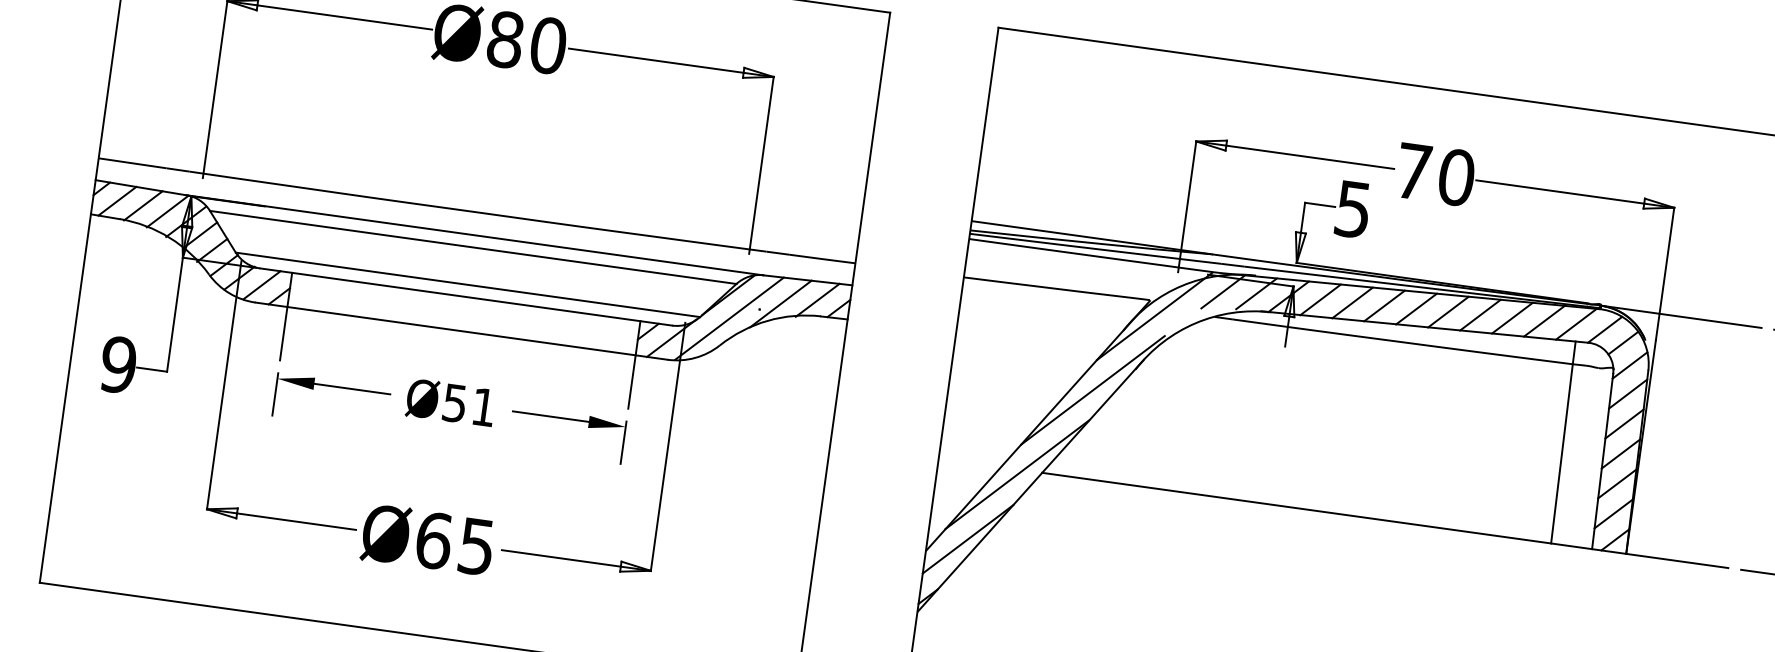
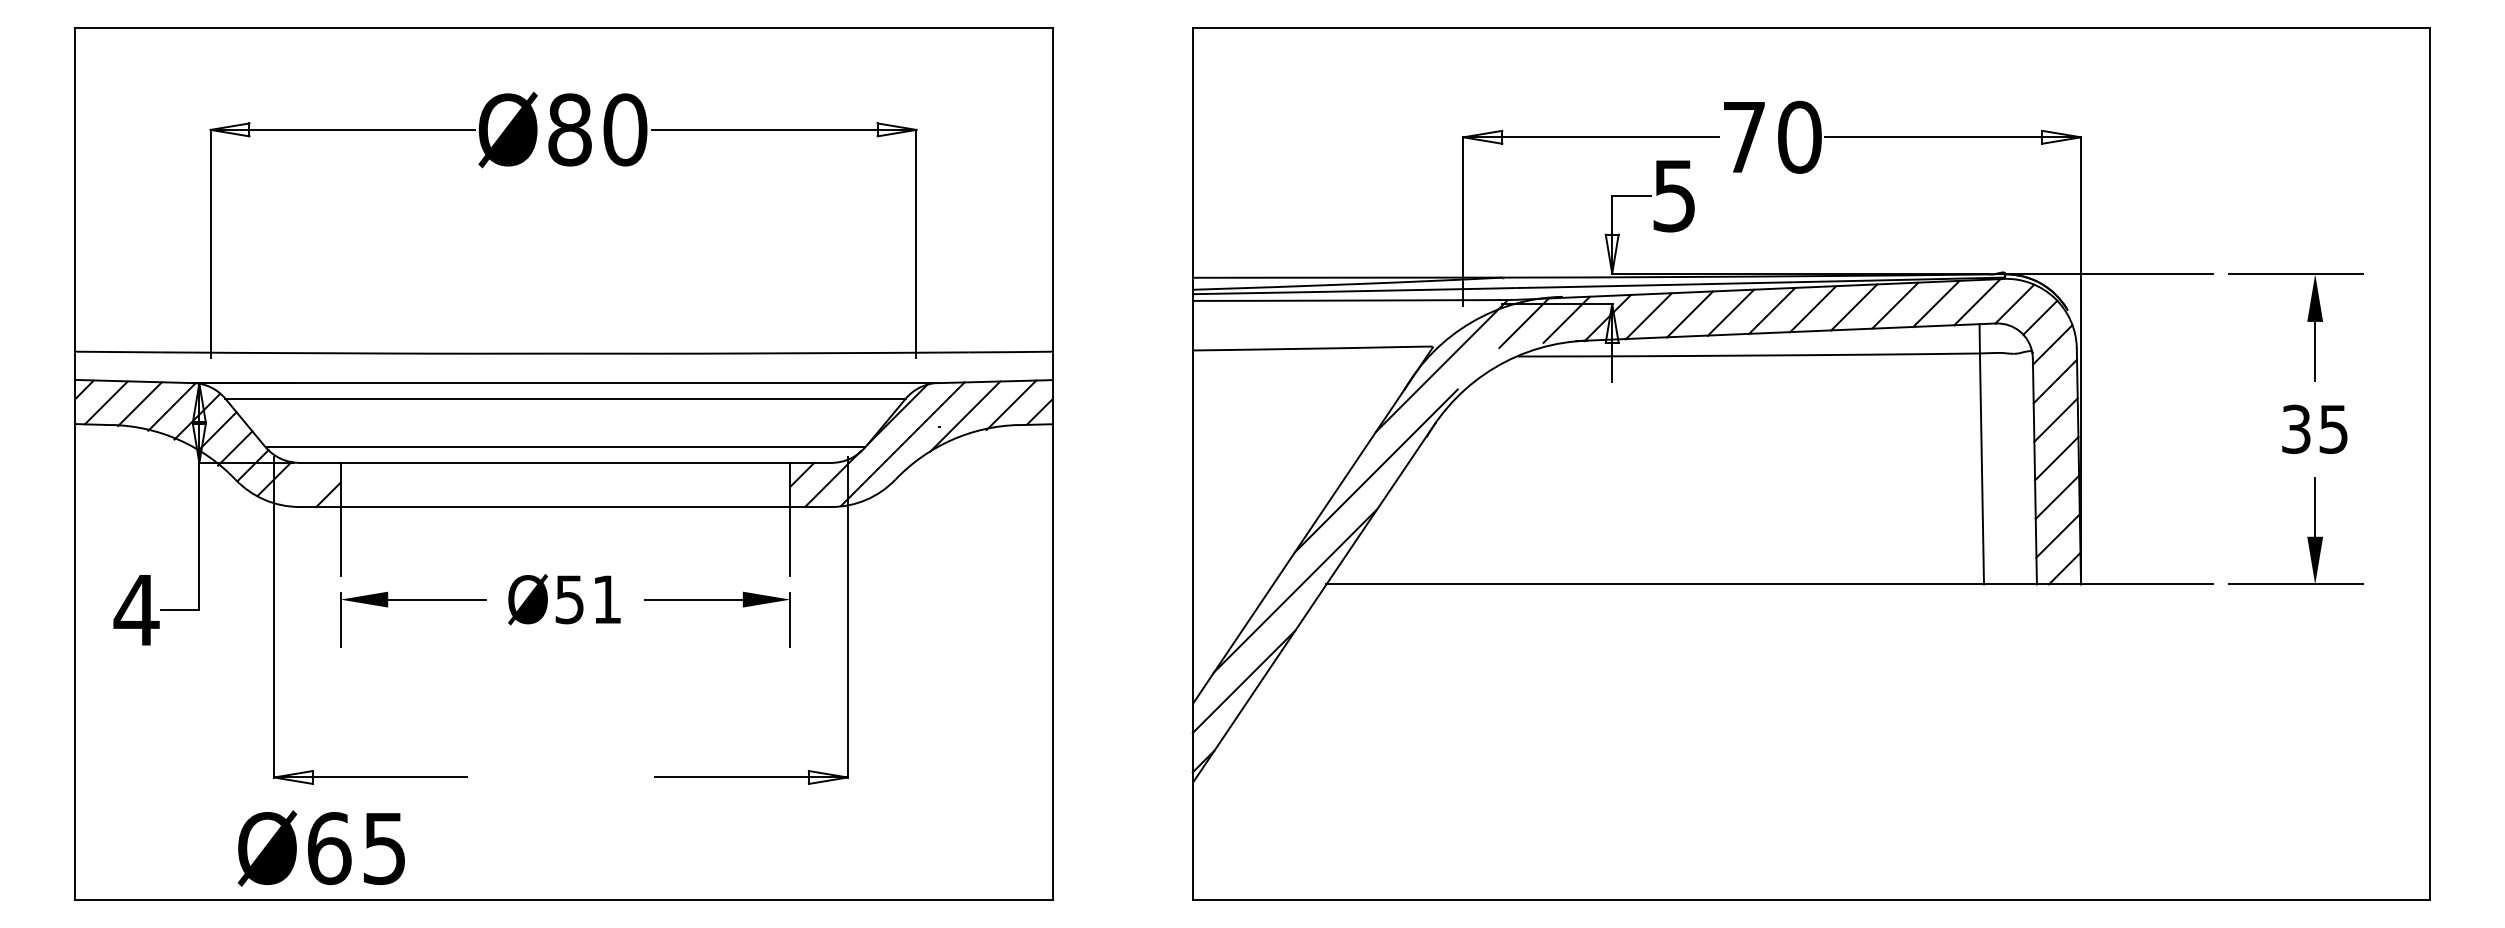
line: (262, 284) -> (304, 483), removed
text: (118, 364) -> (136, 609), 9 -> 4
text: (427, 539) -> (320, 848), moved

